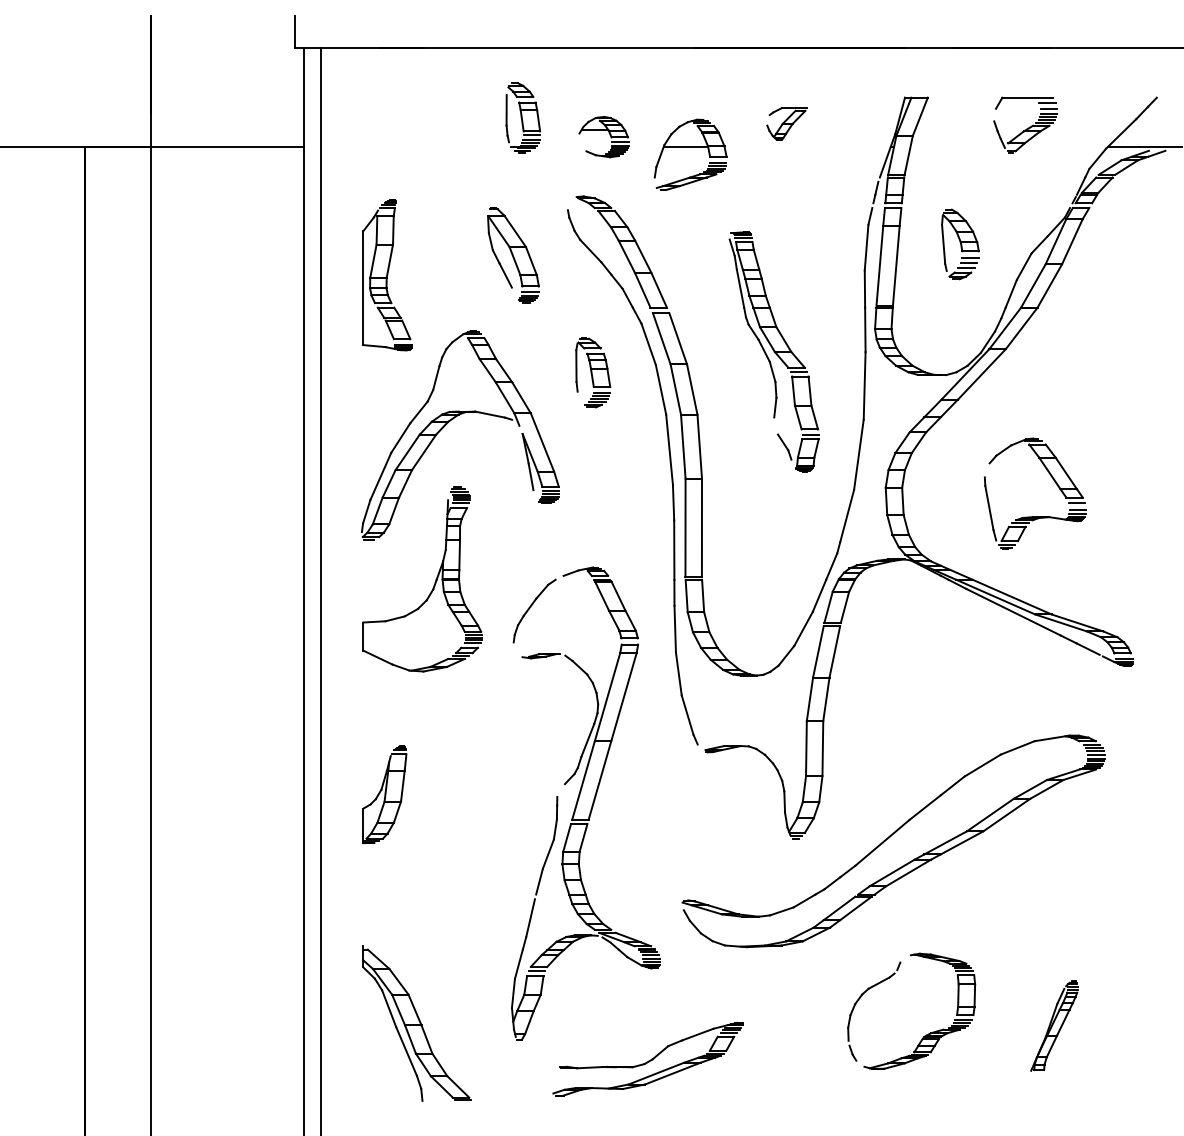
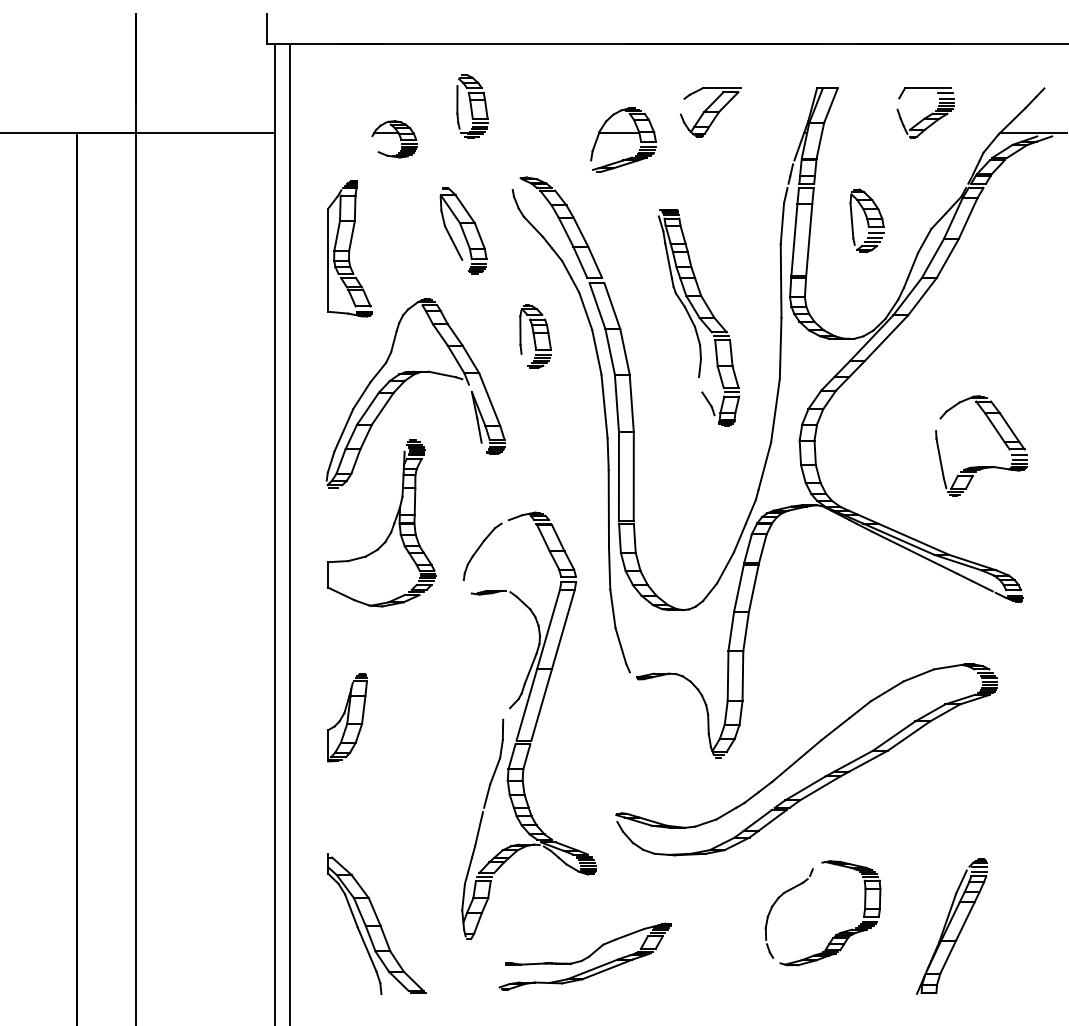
part: (786, 123) -> (710, 111), size x1.67
part: (609, 135) -> (399, 137), moved
part: (1054, 482) -> (998, 435), moved
part: (1054, 1025) -> (952, 926), size x1.67

